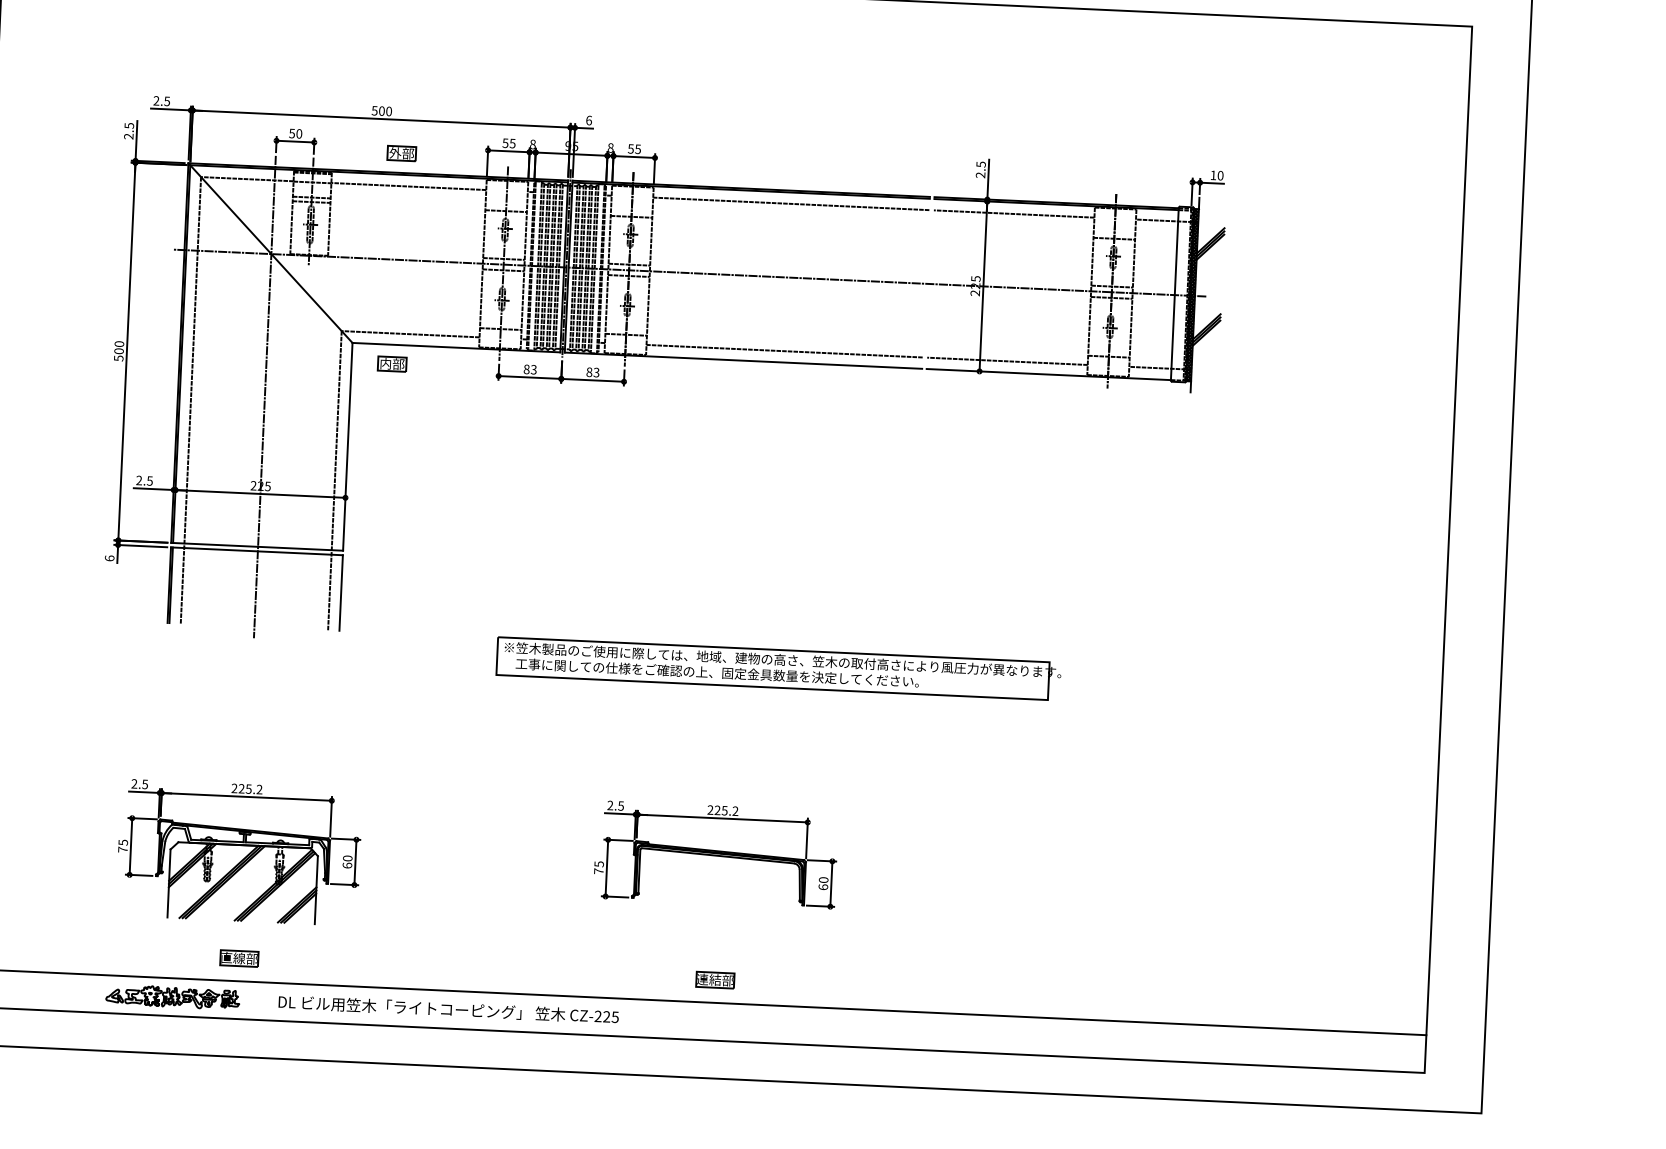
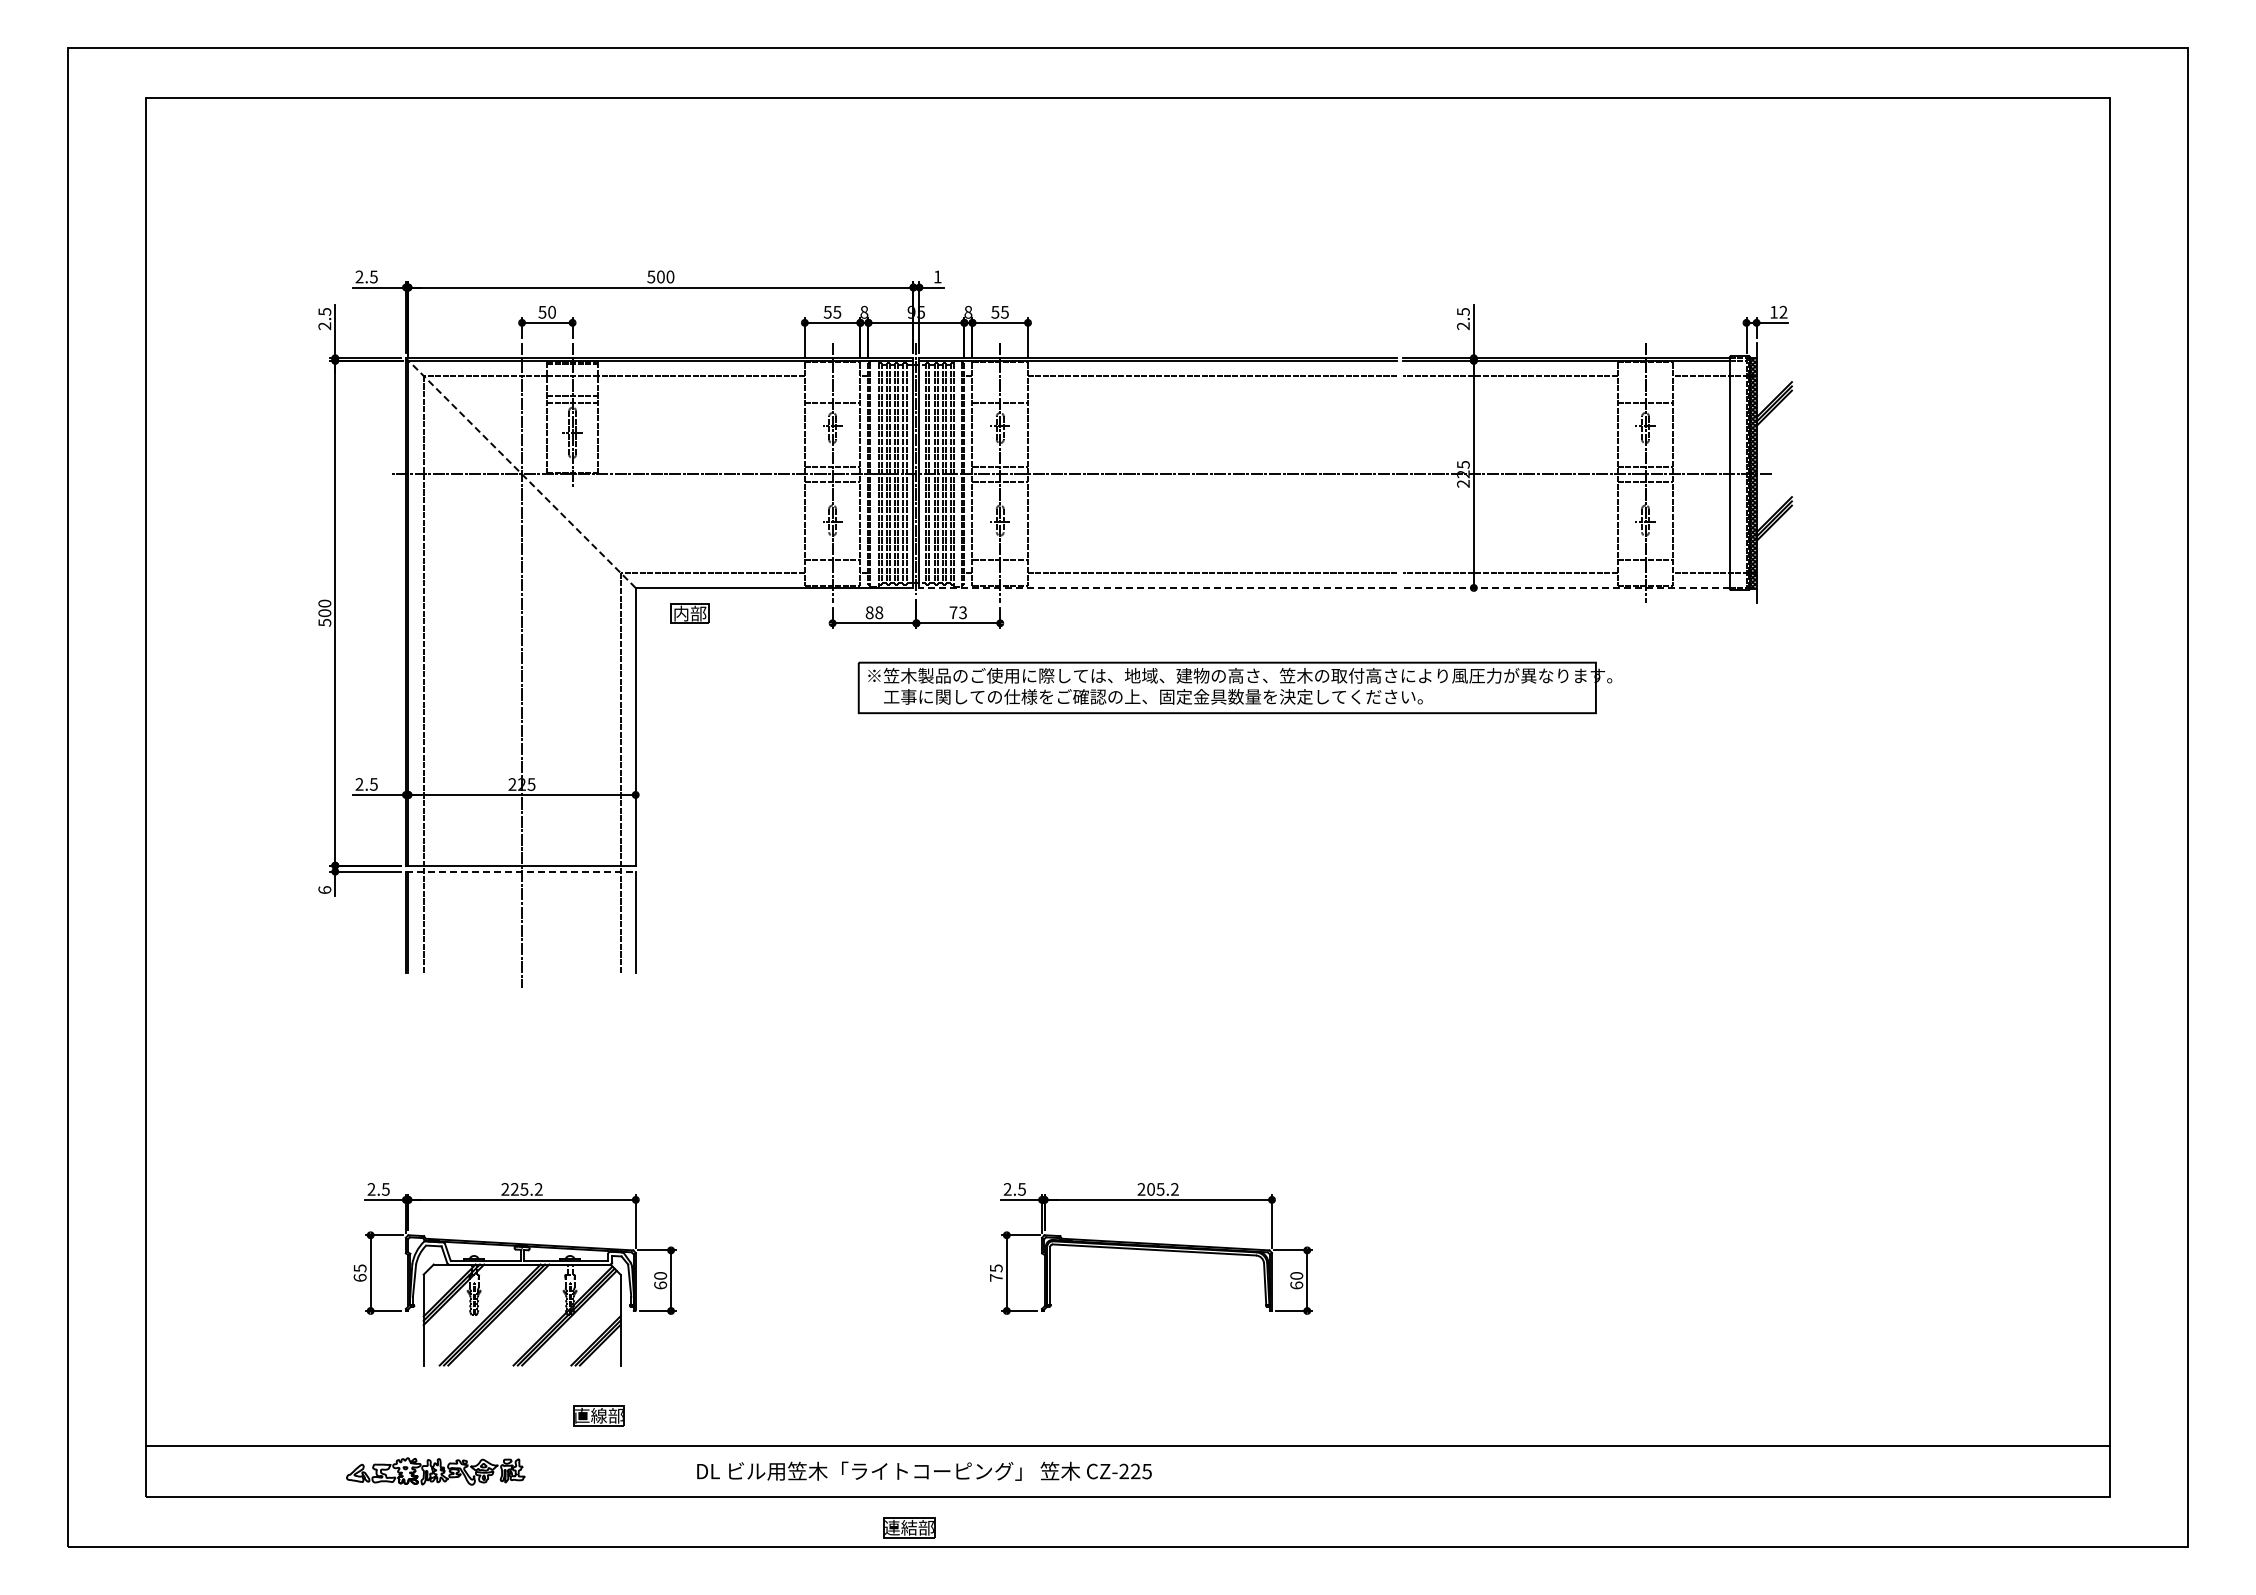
text: (588, 120) -> (937, 276), 6 -> 1
part: (401, 153) -> (689, 332), removed
text: (1220, 175) -> (1783, 312), 10 -> 12
line: (270, 252) -> (520, 472), solid -> dashed
line: (743, 360) -> (1158, 587), solid -> dashed
text: (534, 369) -> (879, 612), 83 -> 88
text: (589, 372) -> (953, 612), 83 -> 73
line: (1048, 374) -> (1565, 587), solid -> dashed
line: (256, 551) -> (520, 871), solid -> dashed
part: (778, 668) -> (1234, 687), moved
text: (717, 810) -> (1150, 1189), 225.2 -> 205.2
text: (122, 849) -> (359, 1277), 75 -> 65
part: (238, 958) -> (598, 1415), moved
part: (715, 979) -> (909, 1527), moved
text: (448, 1008) -> (924, 1470), moved

